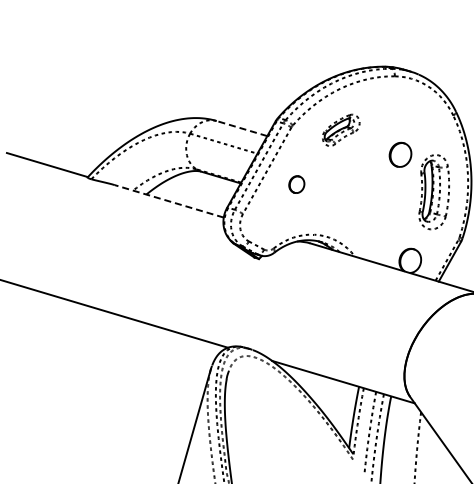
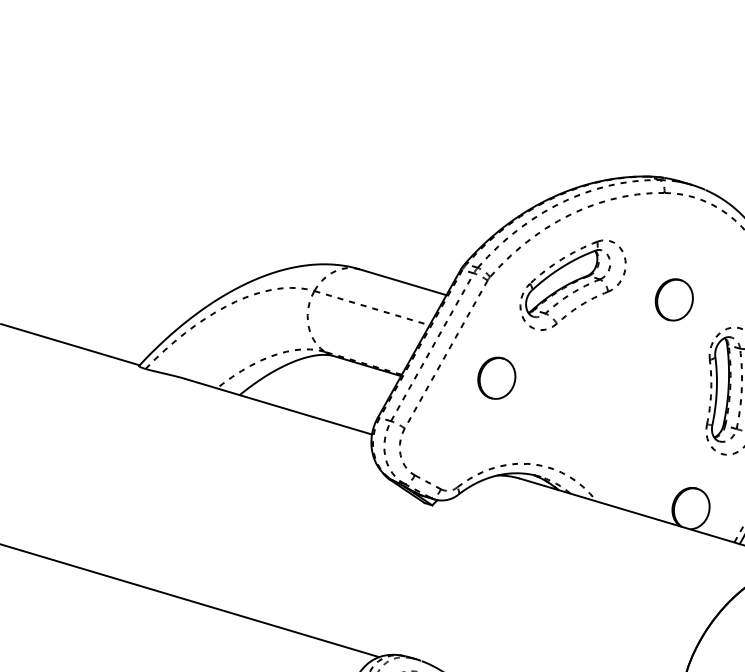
line: (241, 128) -> (402, 282), dashed -> solid
part: (340, 130) -> (571, 285), size x1.67
part: (400, 154) -> (674, 299), moved
part: (296, 184) -> (496, 377), size x1.43
line: (169, 201) -> (279, 407), dashed -> solid

